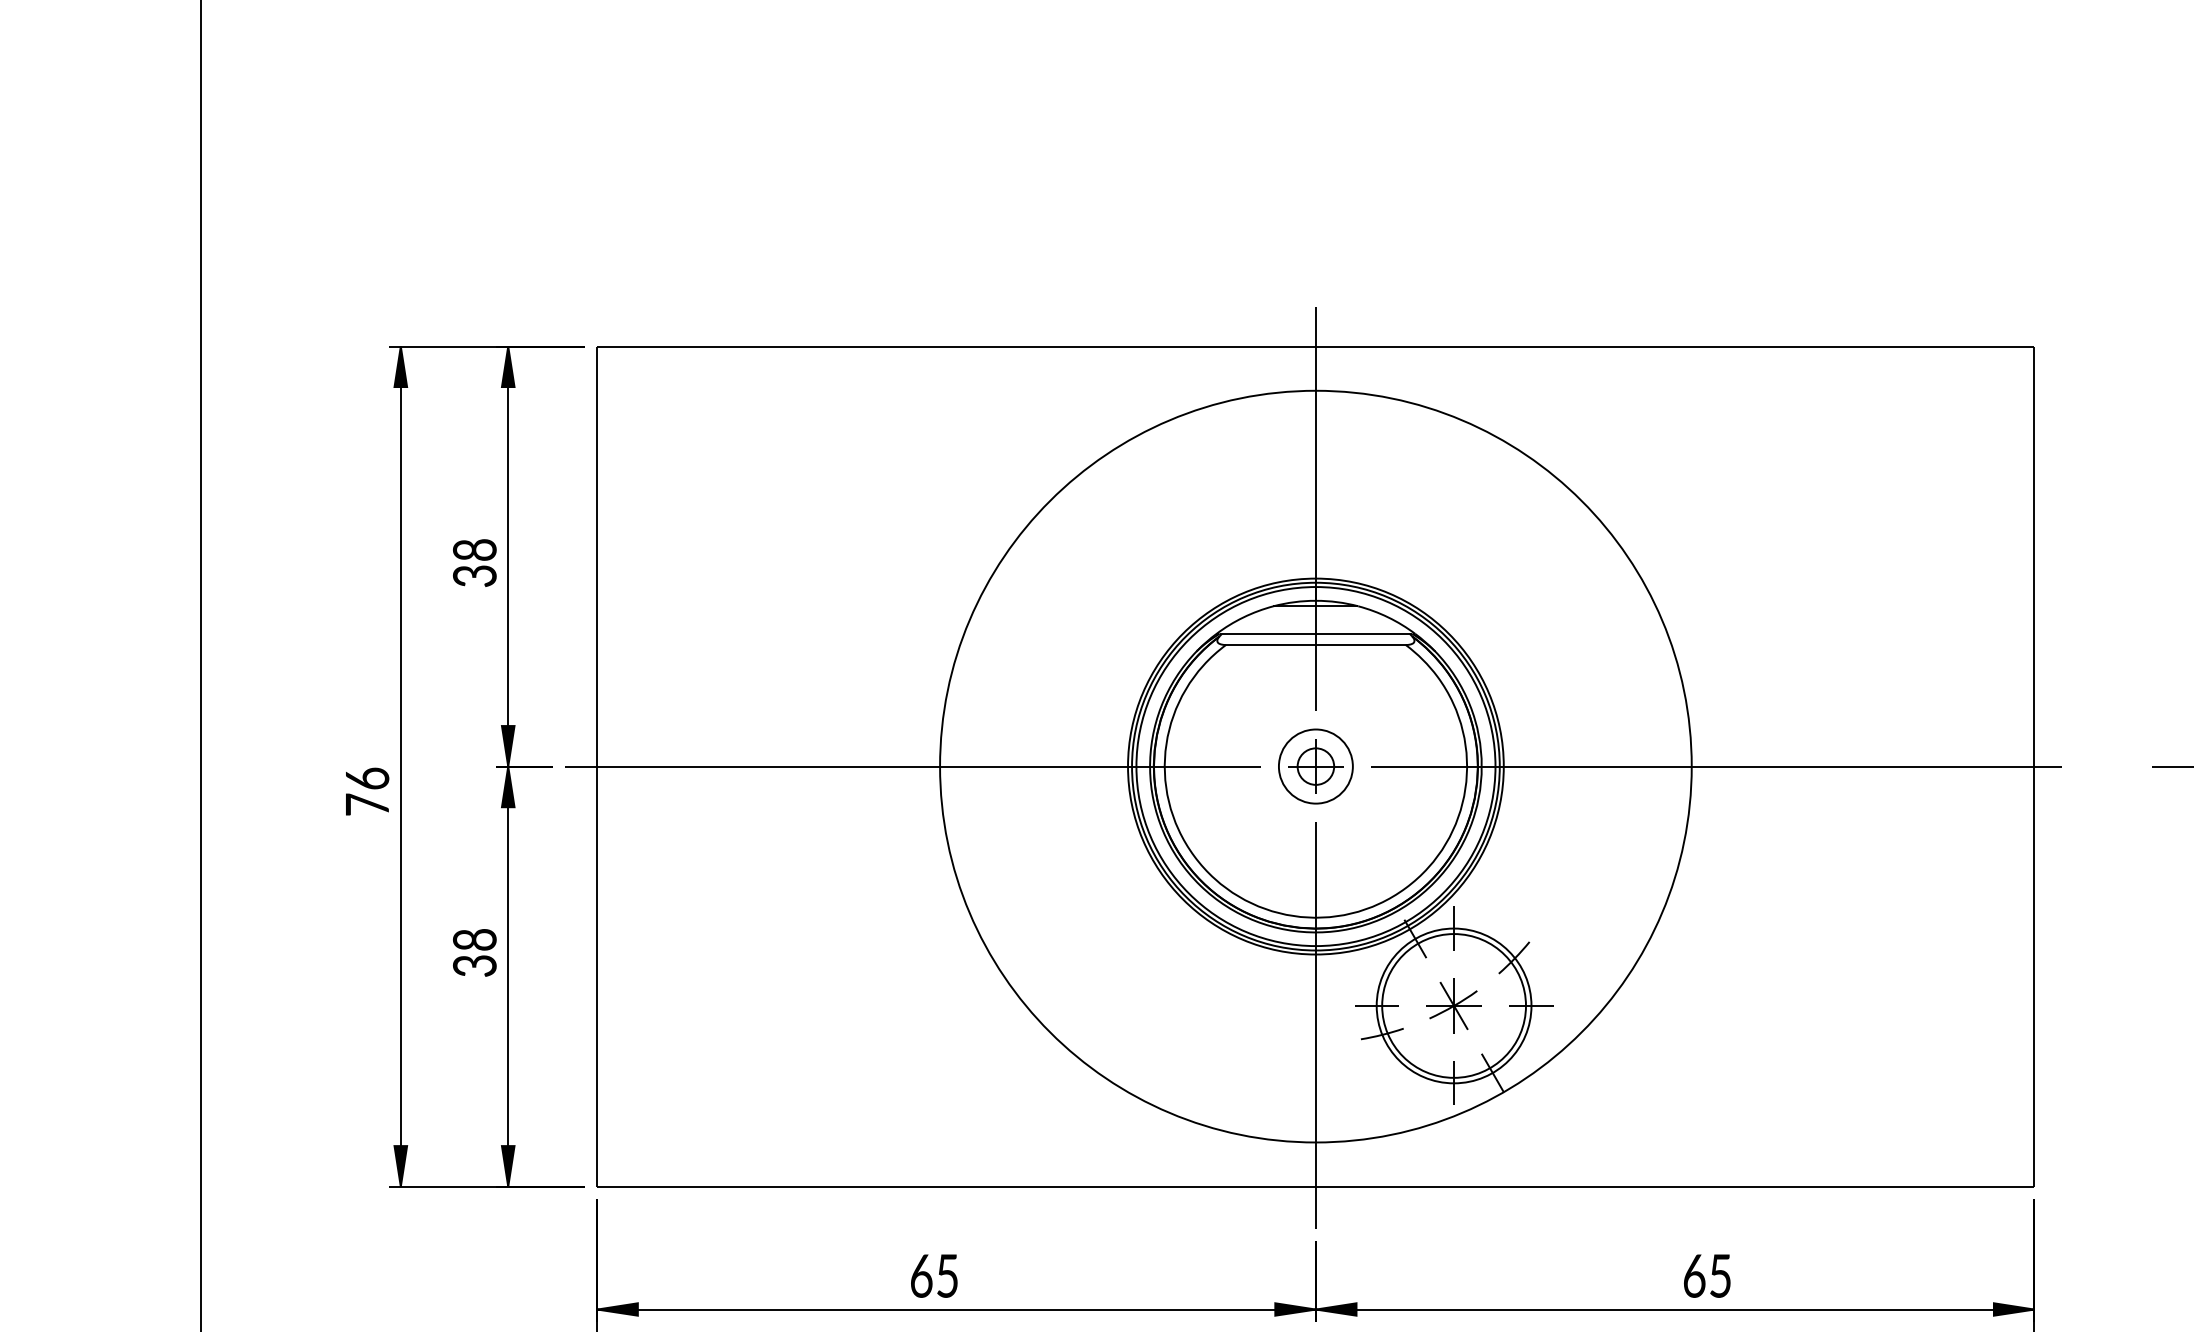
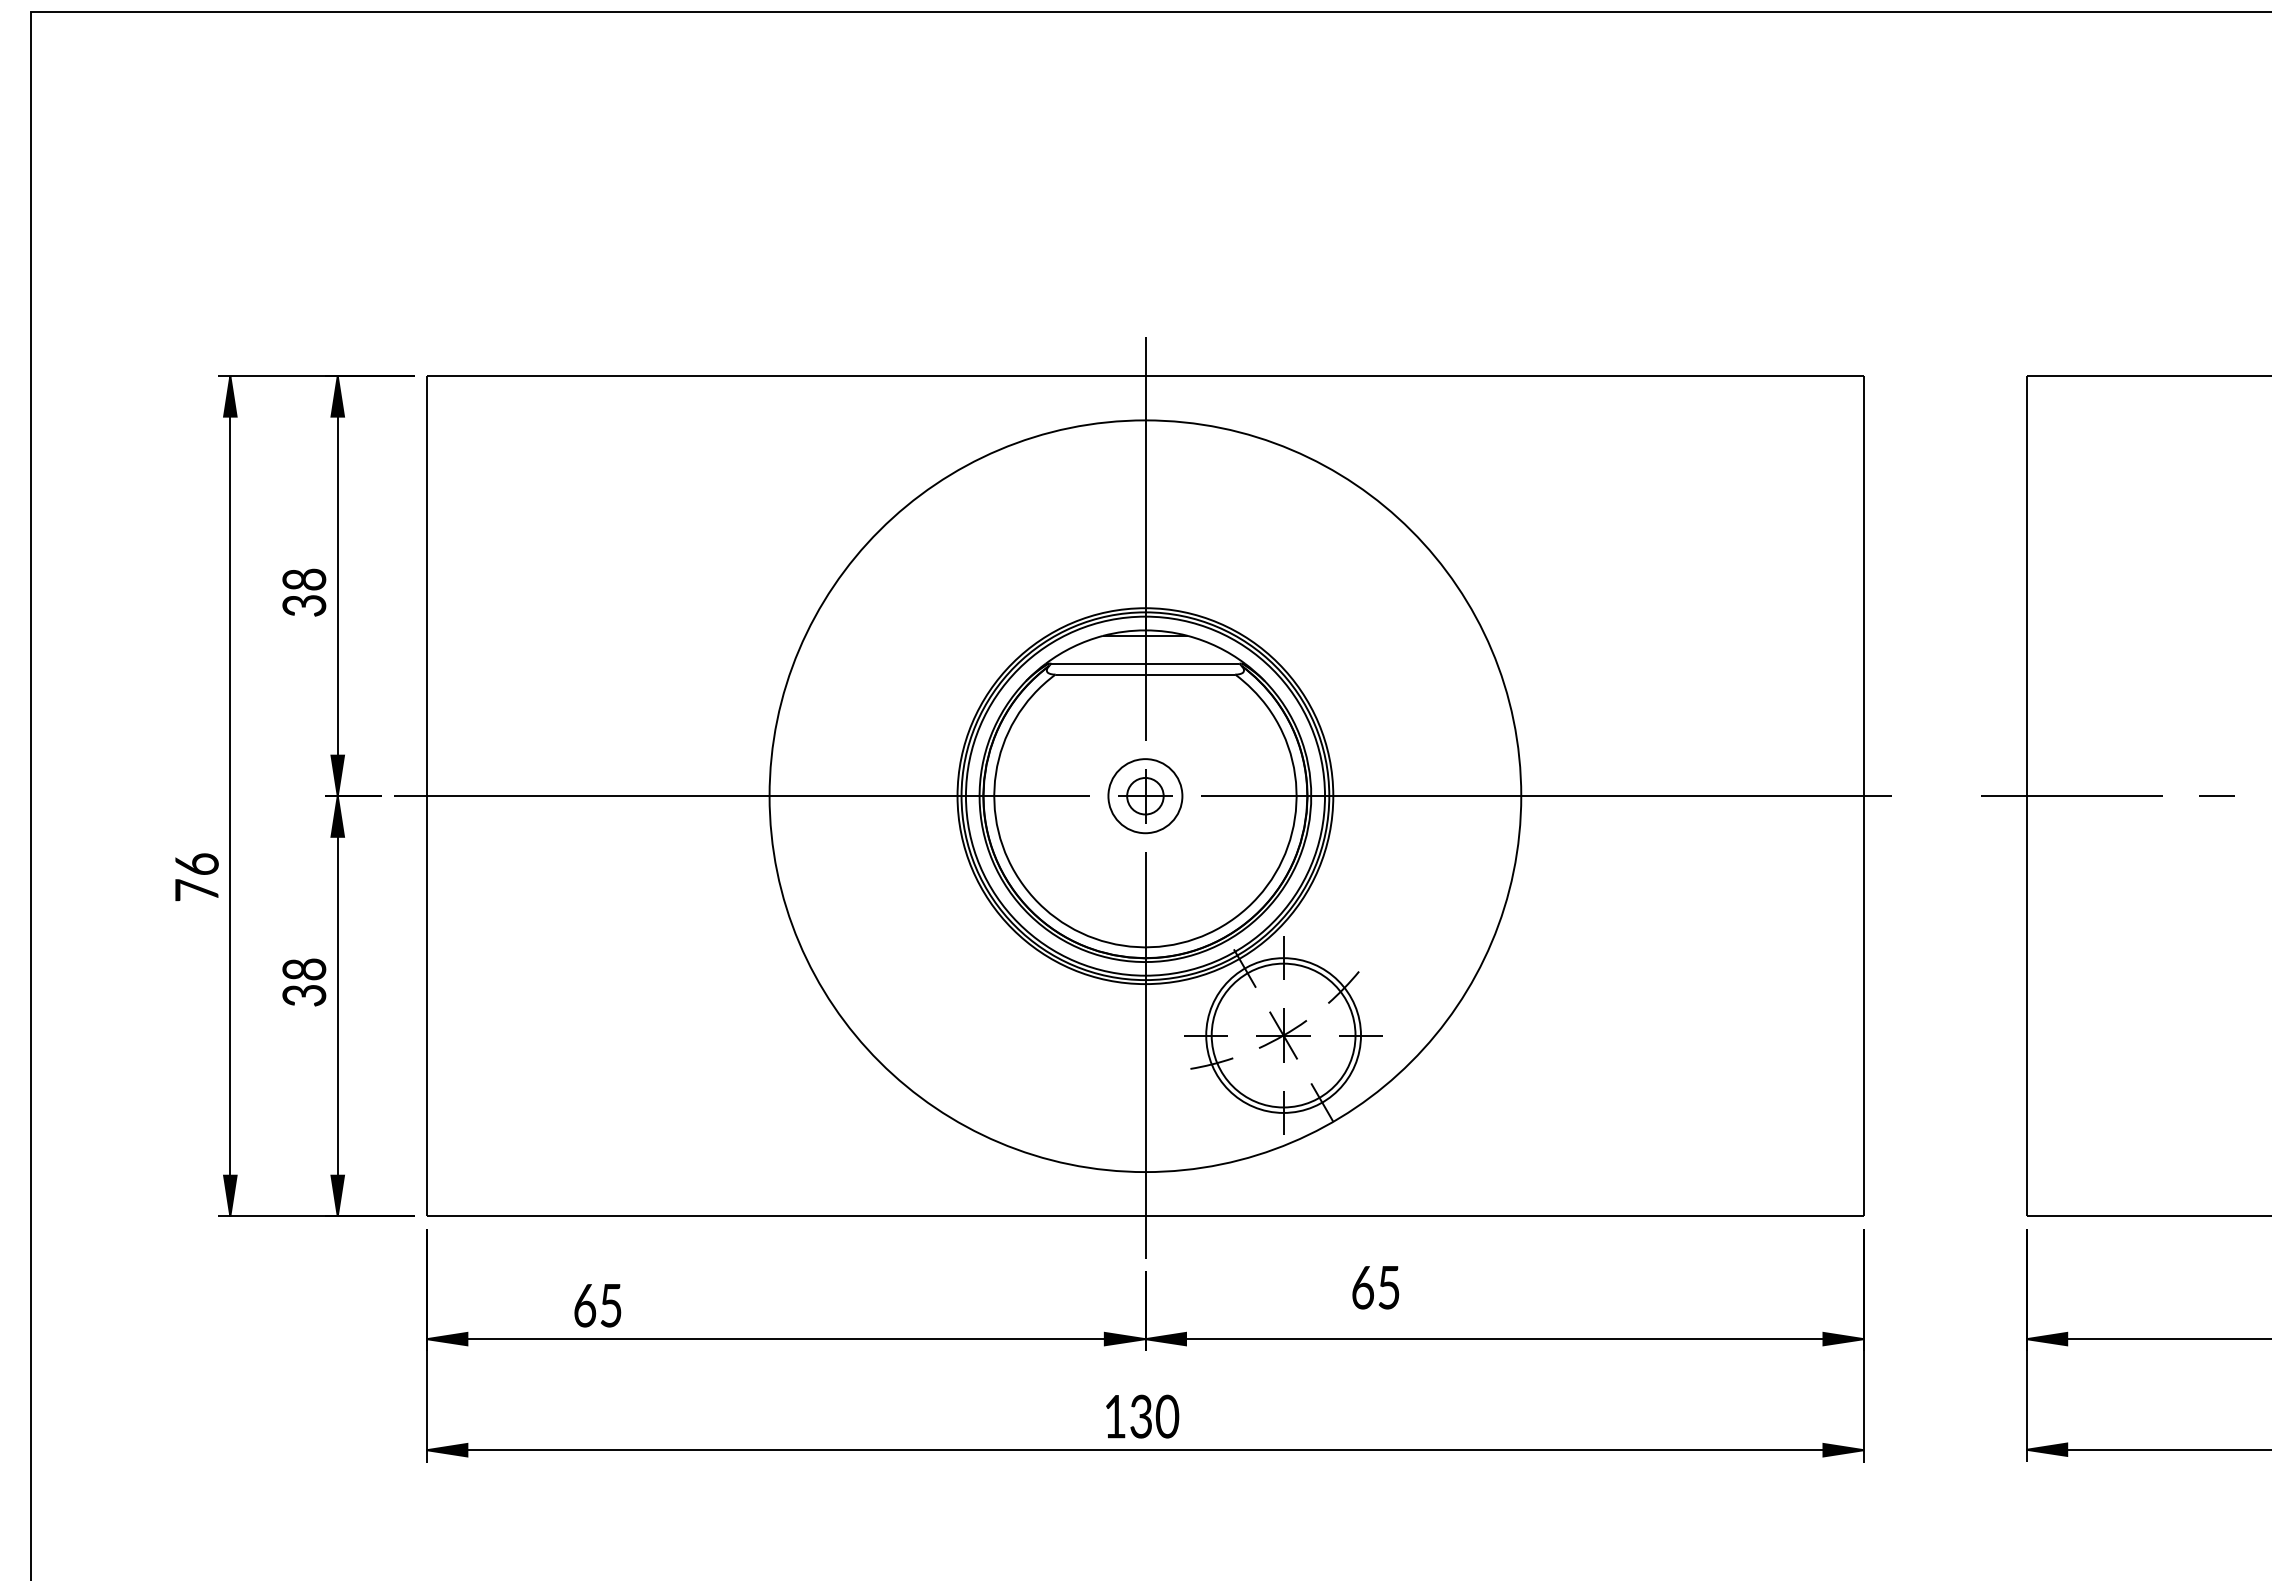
text: (366, 790) -> (196, 876), moved
text: (933, 1275) -> (597, 1305), moved
text: (1706, 1275) -> (1375, 1287), moved

